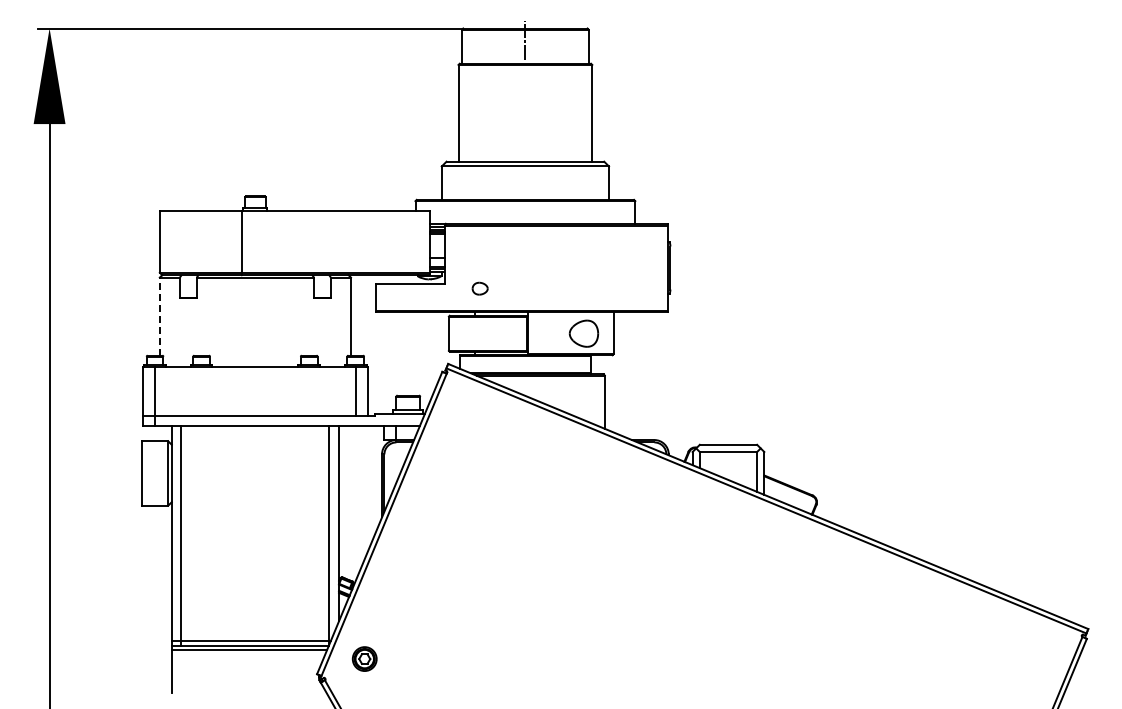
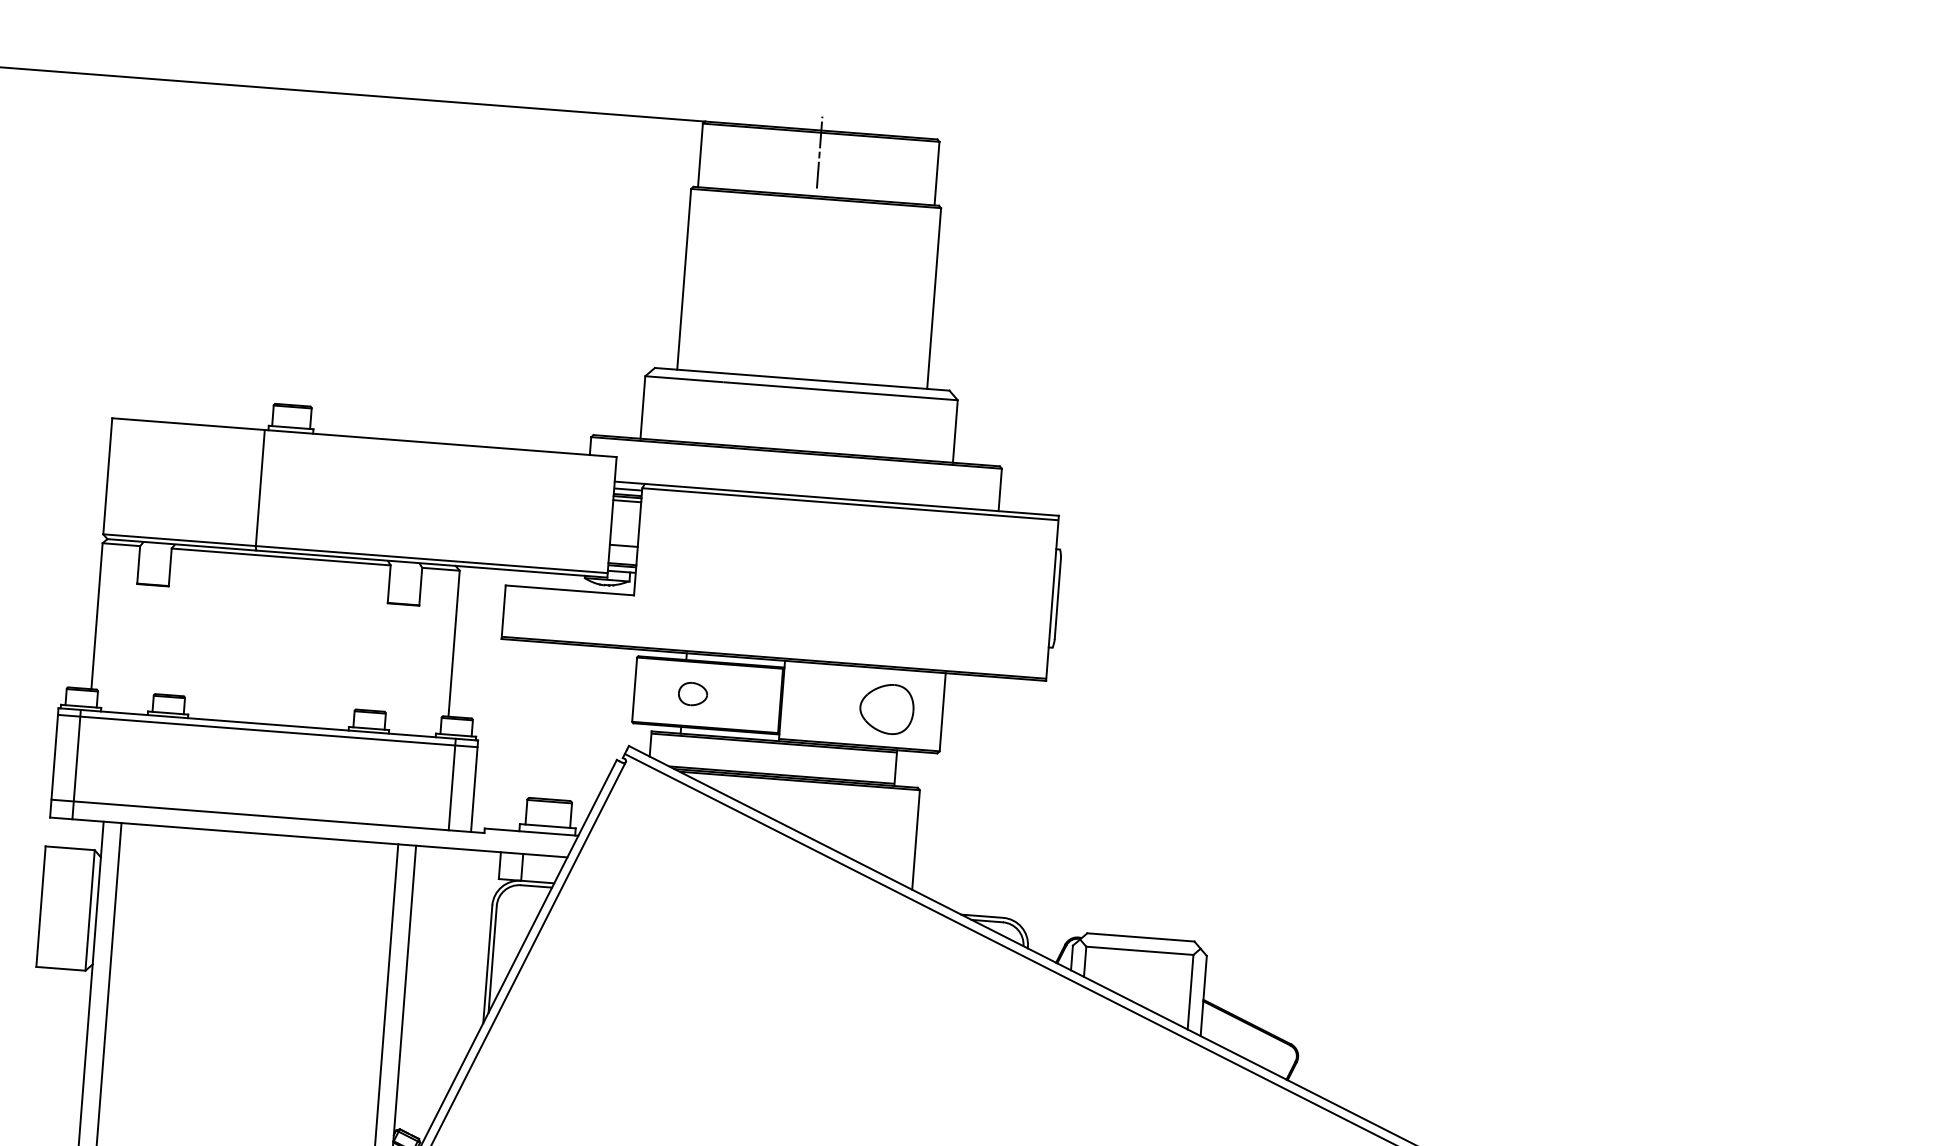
part: (479, 288) -> (691, 693), moved
line: (159, 316) -> (96, 615), dashed -> solid
line: (255, 370) -> (267, 730), added

